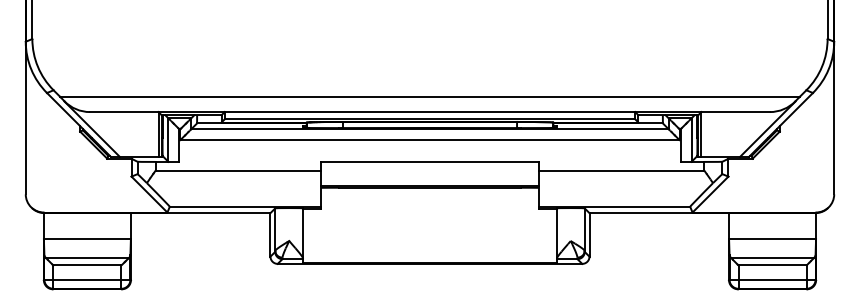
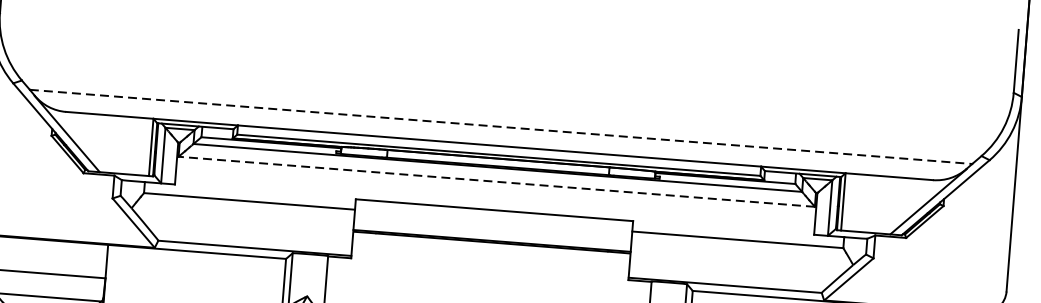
line: (430, 97) -> (501, 127), solid -> dashed
line: (430, 140) -> (497, 182), solid -> dashed

